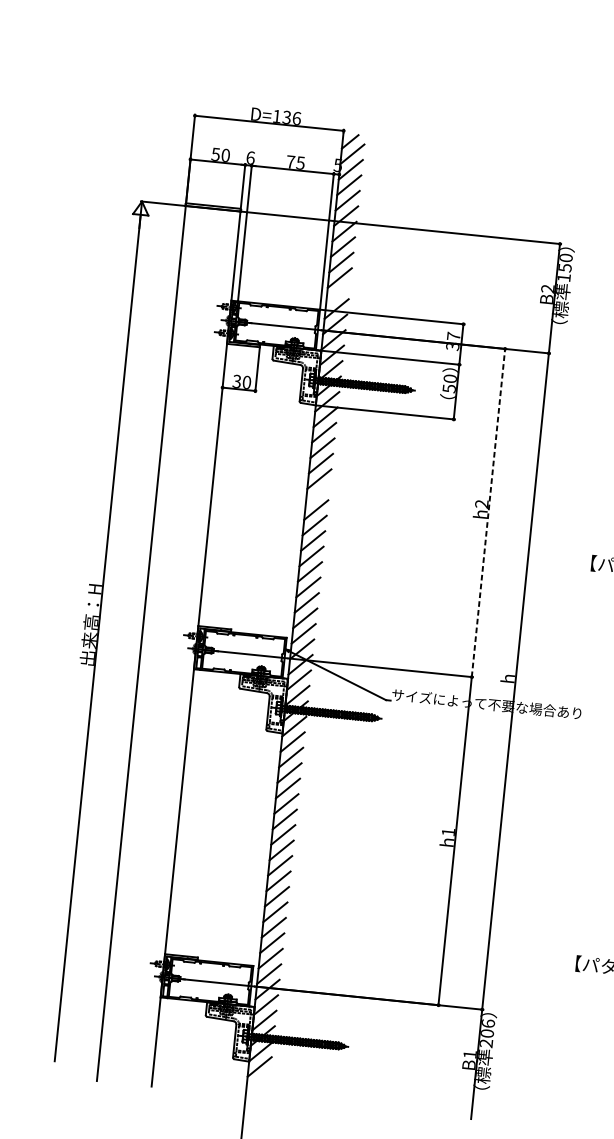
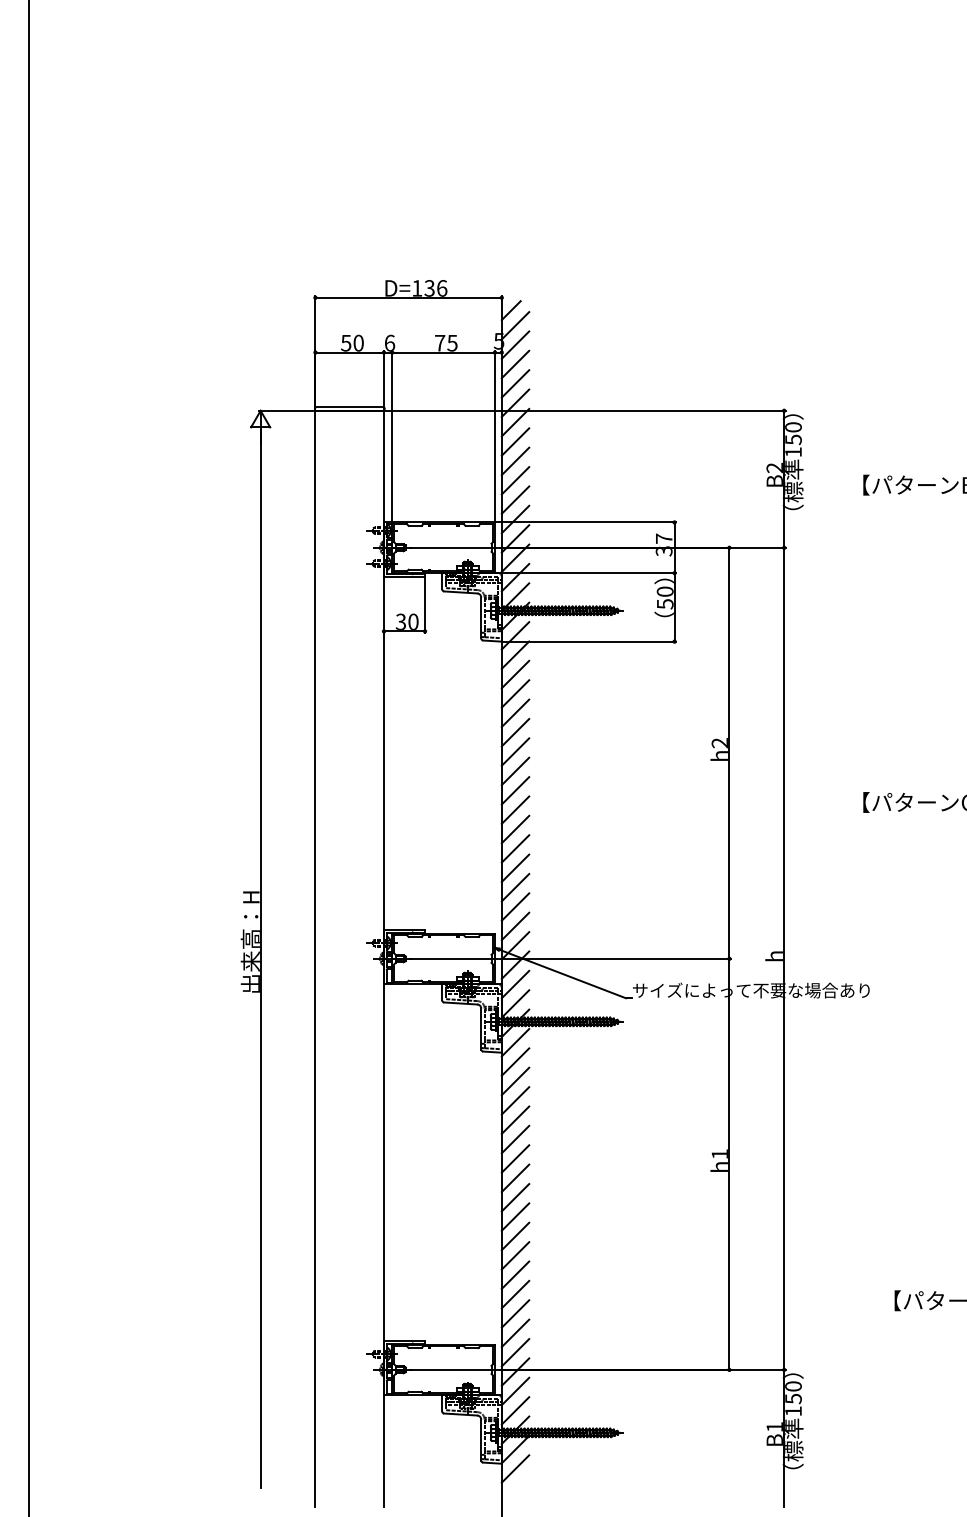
line: (338, 293) -> (515, 499), added
line: (317, 494) -> (515, 751), added
line: (488, 513) -> (729, 753), dashed -> solid
text: (487, 1033) -> (793, 1398), 206 -> 150

